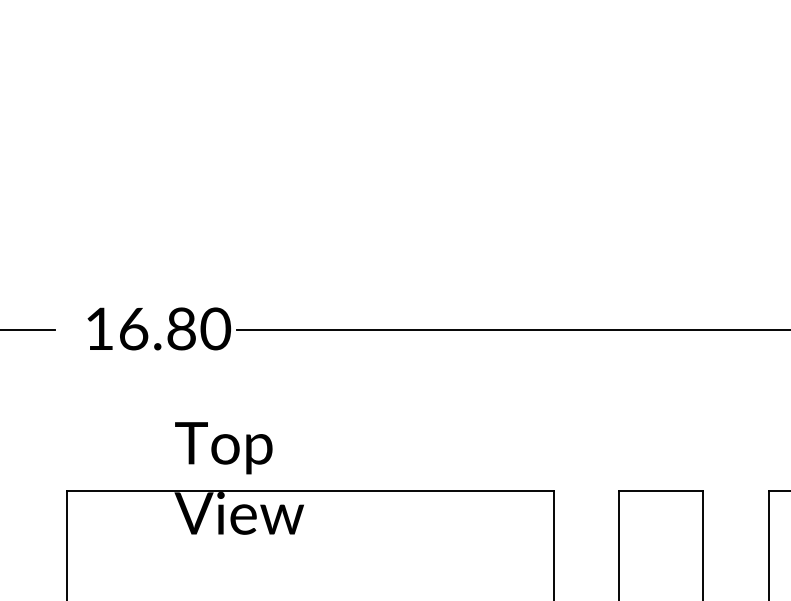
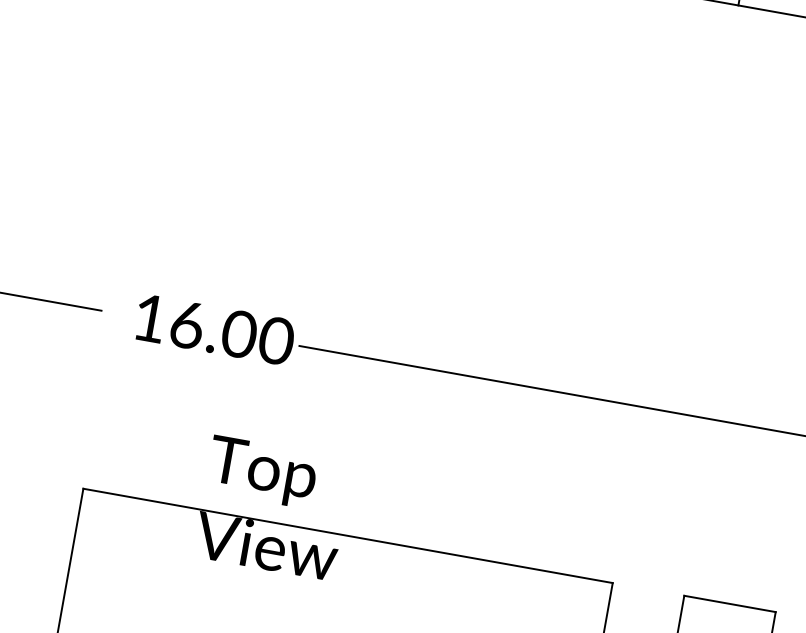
text: (181, 328) -> (239, 333), 16.80 -> 16.00

